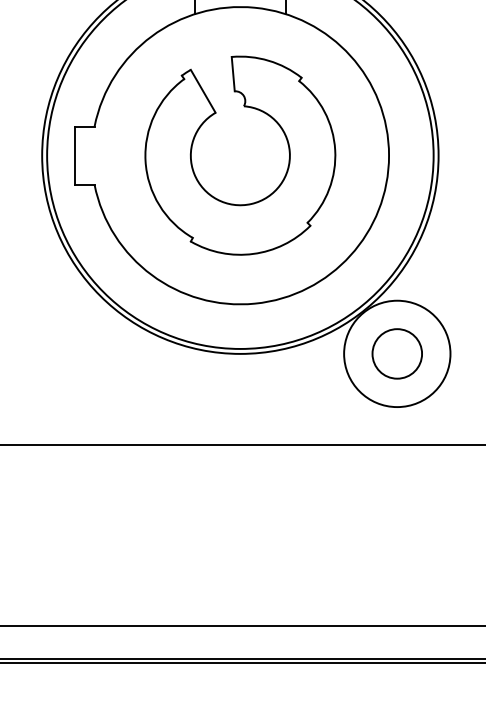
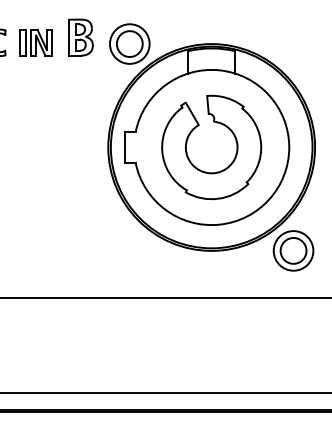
circle: (397, 353) -> (293, 250), size x0.71

